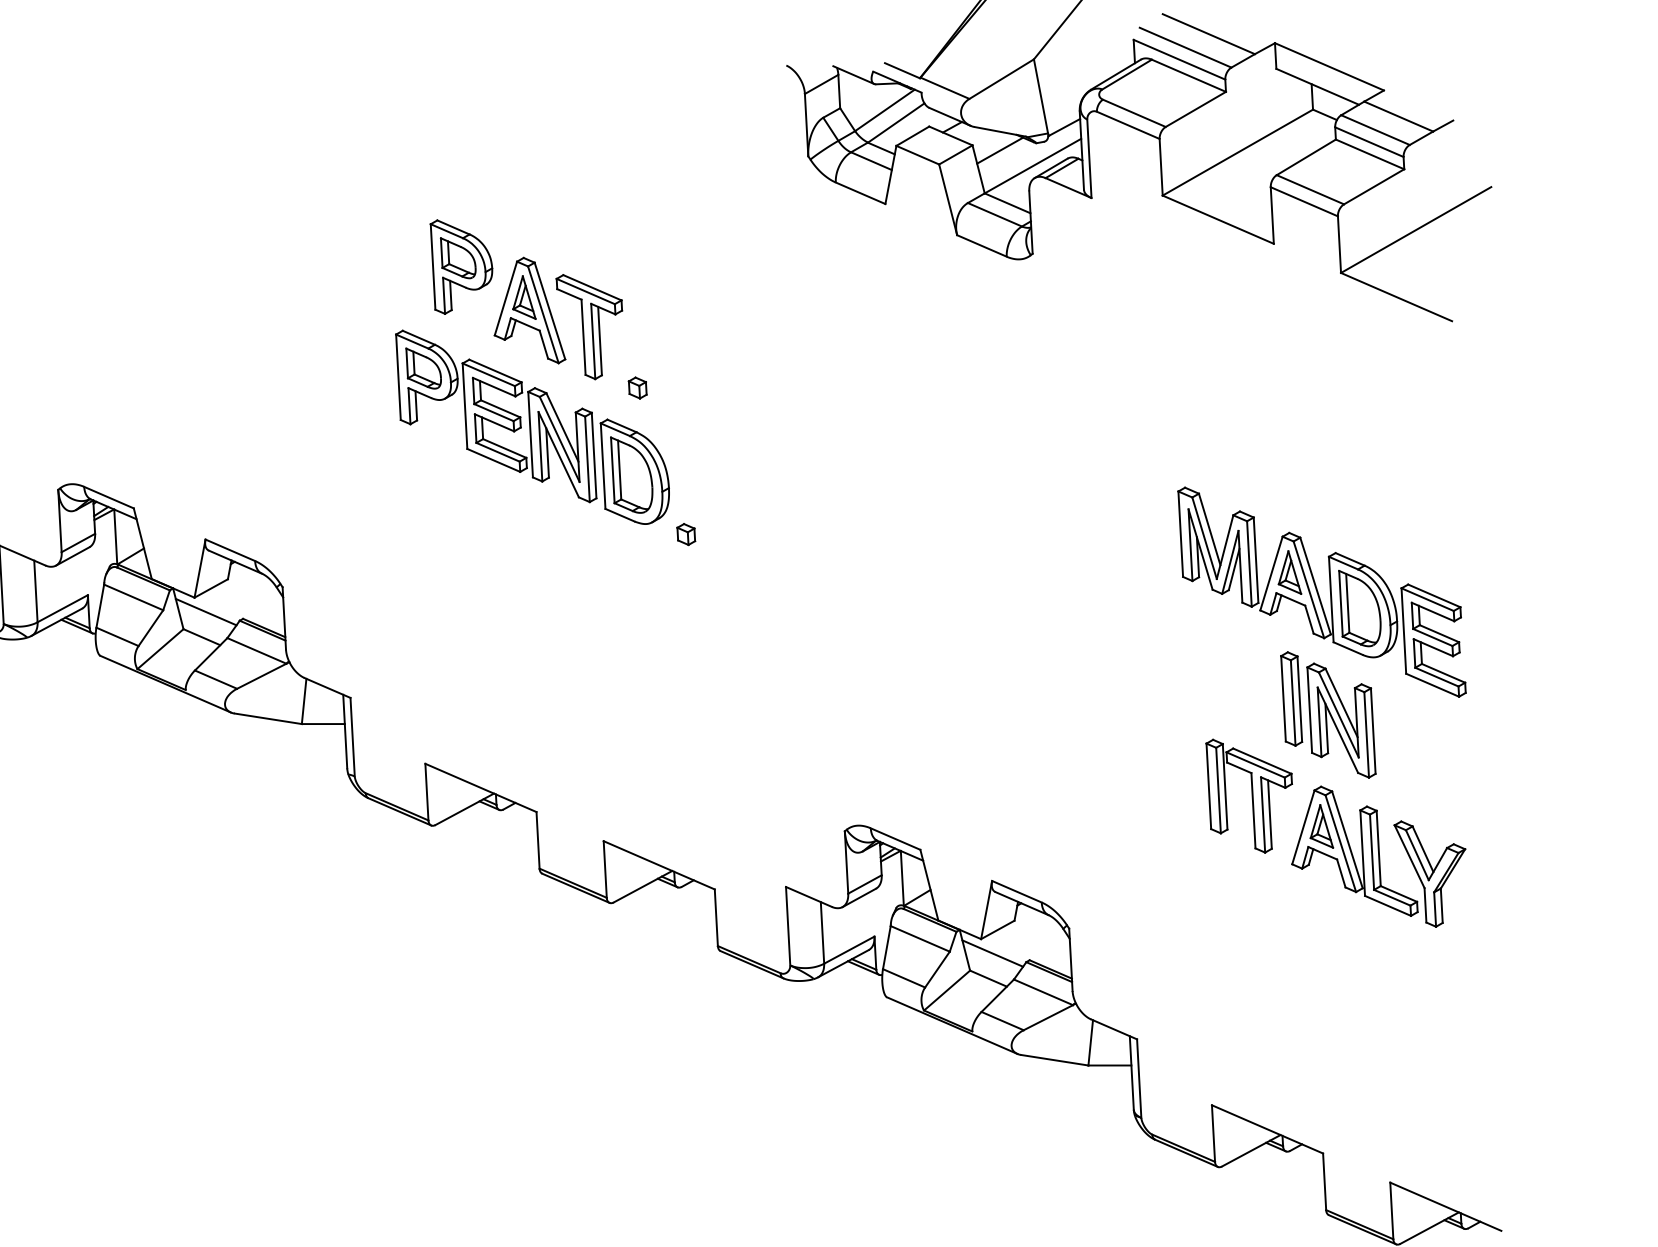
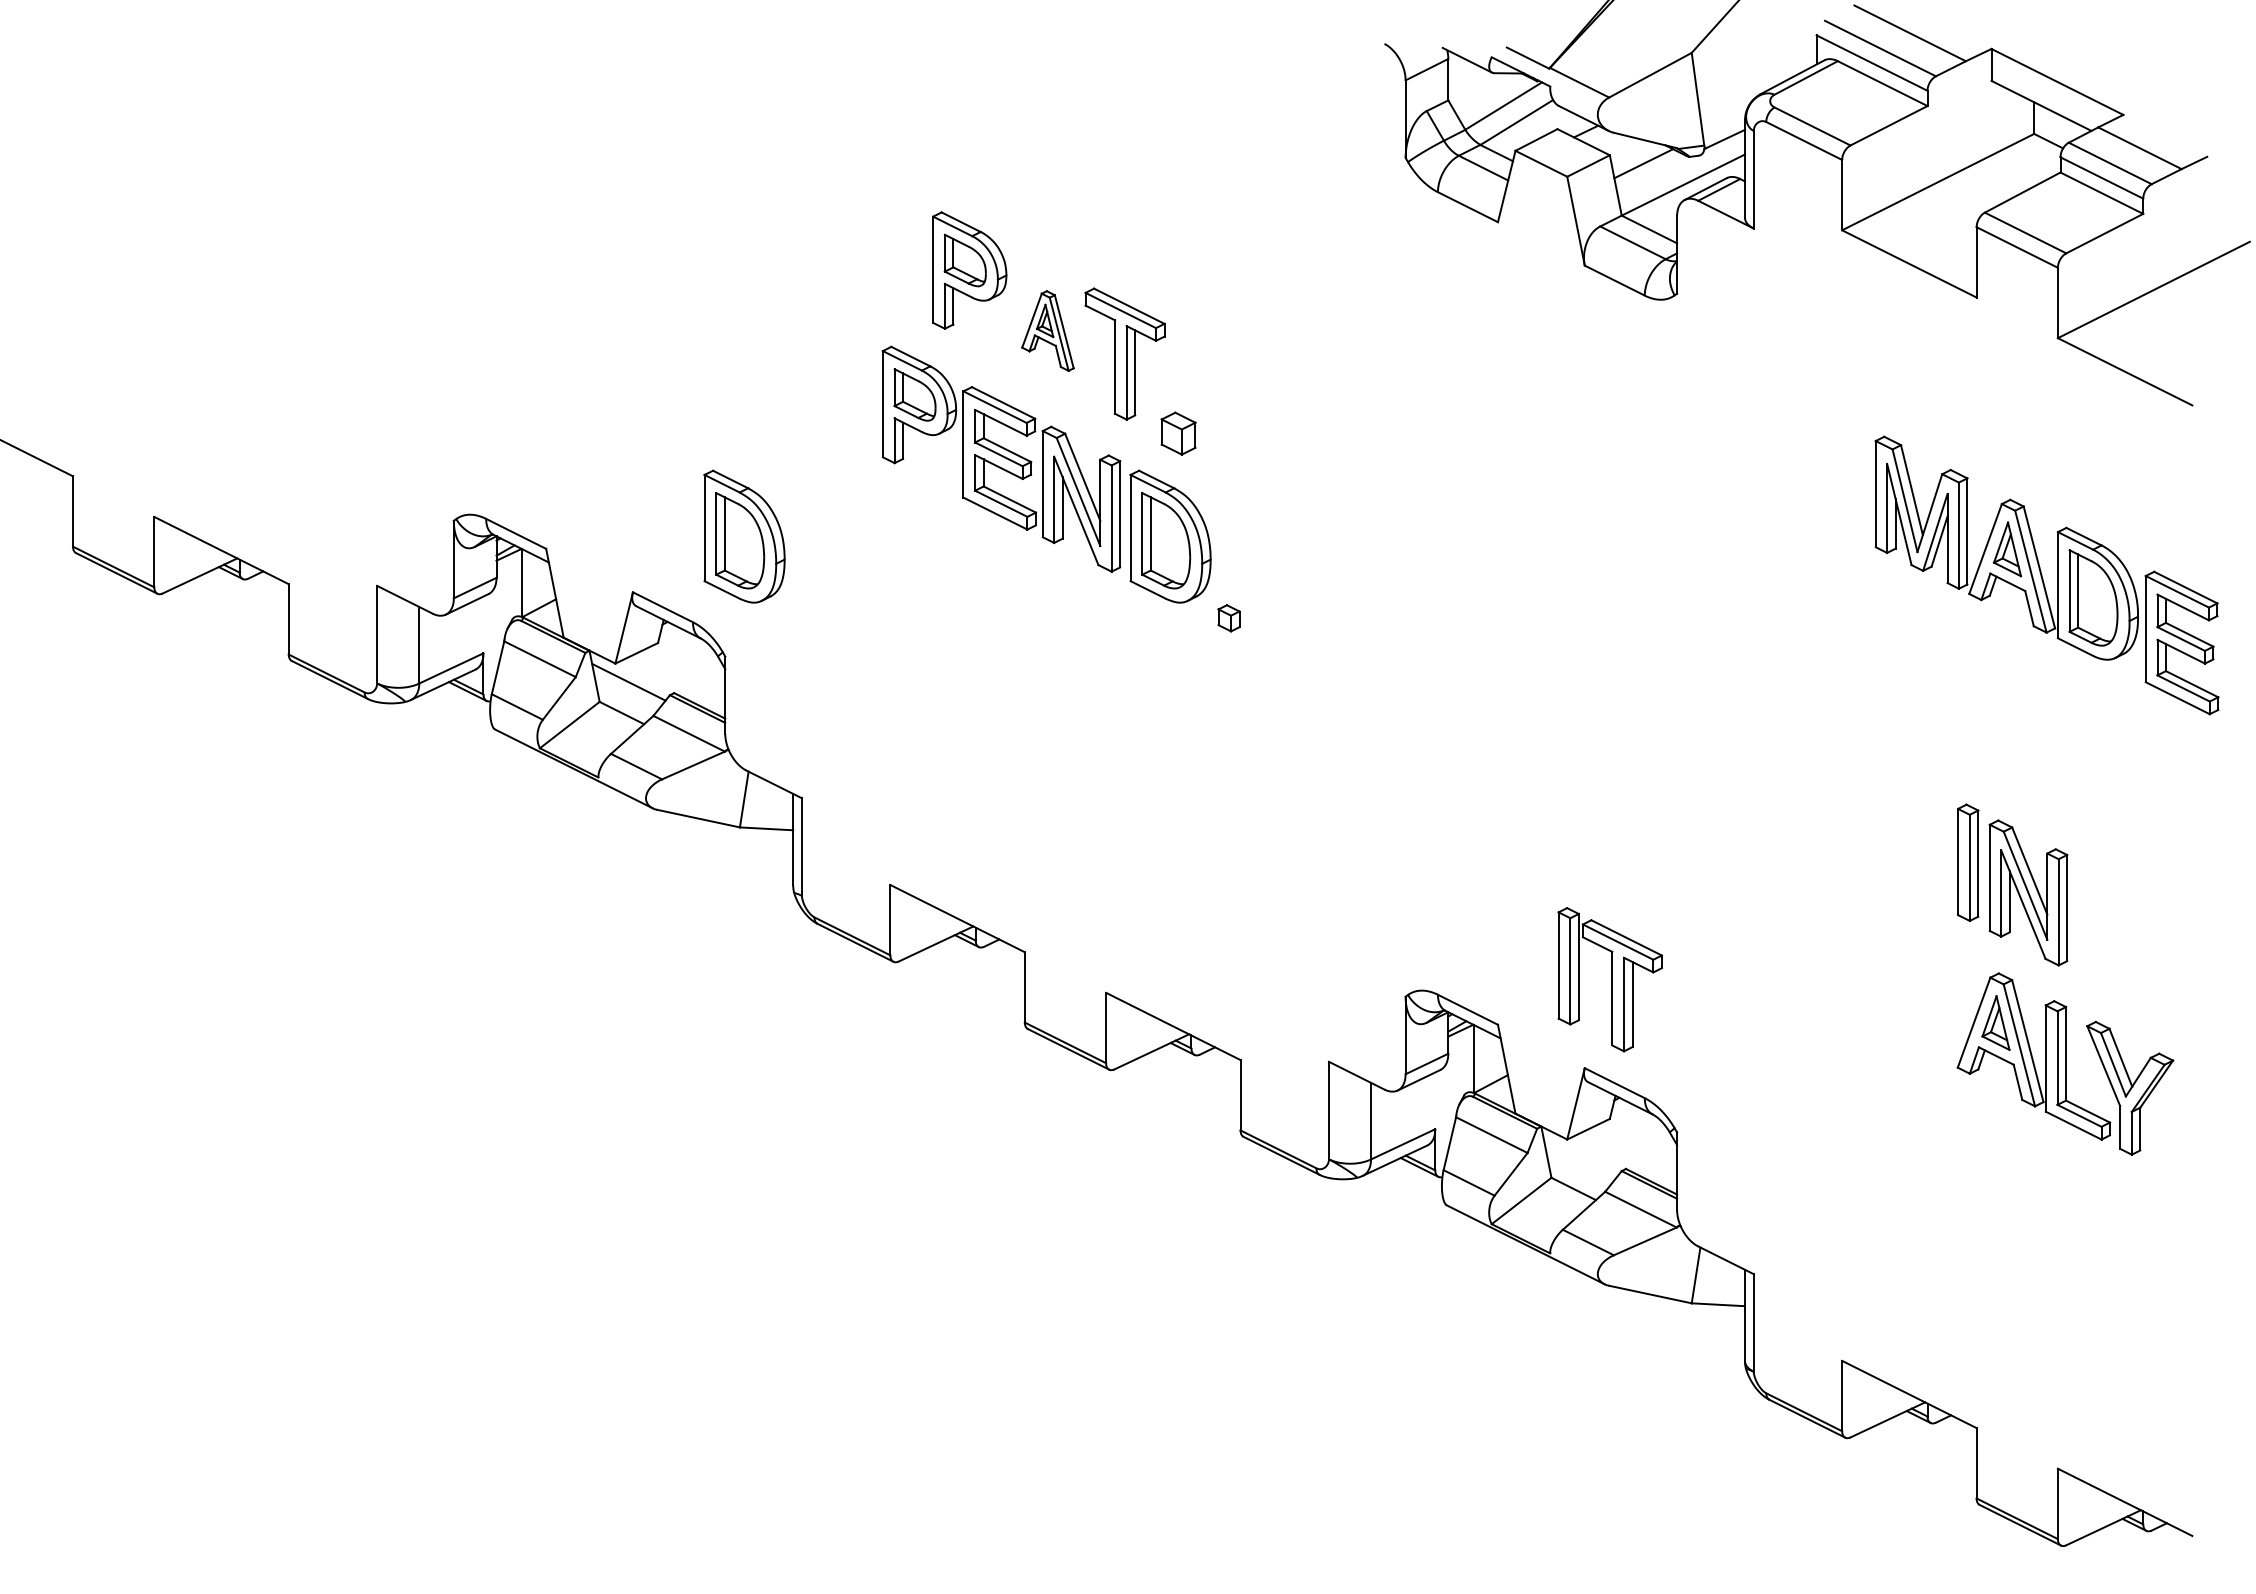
part: (527, 310) -> (1047, 330), size x0.6
part: (637, 387) -> (1178, 433), size x1.6
part: (292, 489) -> (744, 536), added
part: (1321, 592) -> (2046, 575), moved
part: (1250, 795) -> (1609, 979), moved
line: (992, 953) -> (1580, 1157), removed

